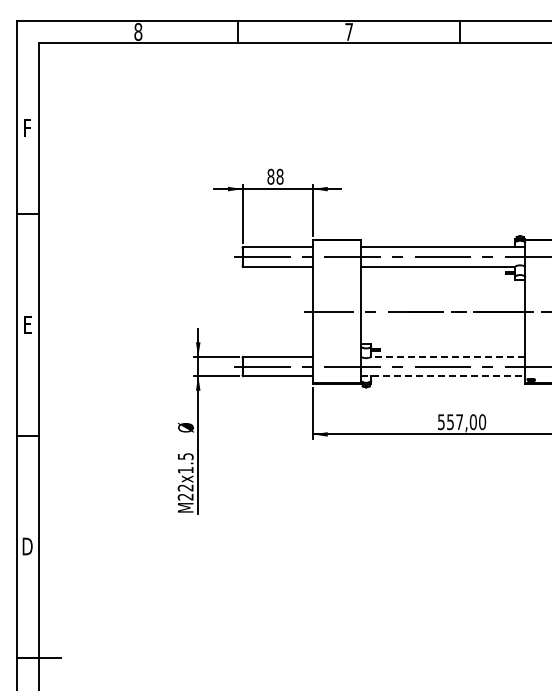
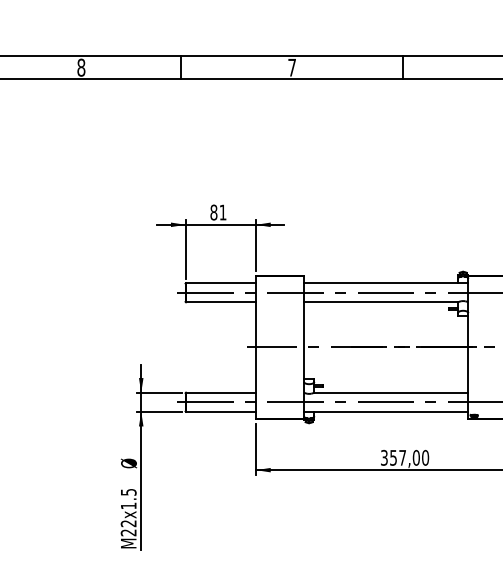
text: (279, 176) -> (222, 212), 88 -> 81
line: (447, 356) -> (390, 392), dashed -> solid
line: (443, 376) -> (386, 412), dashed -> solid
text: (441, 421) -> (384, 457), 557,00 -> 357,00

